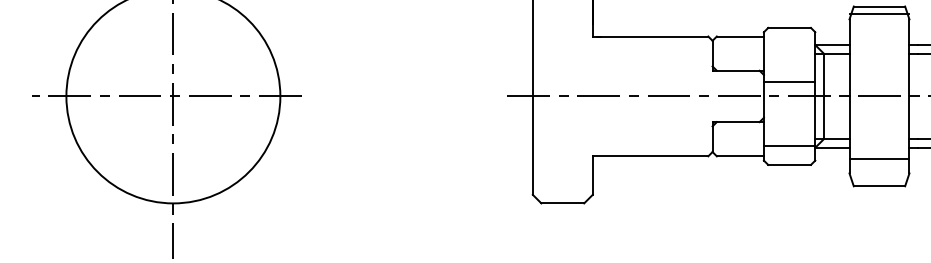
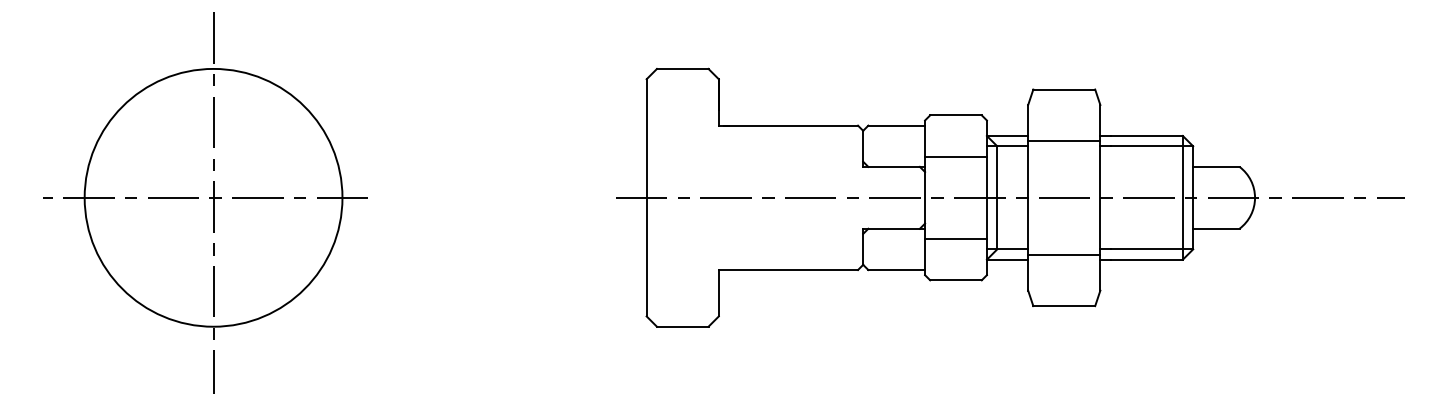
line: (879, 14) -> (1064, 141), moved
line: (789, 82) -> (955, 156), moved
line: (789, 145) -> (955, 239), moved
line: (879, 159) -> (1064, 254), moved

